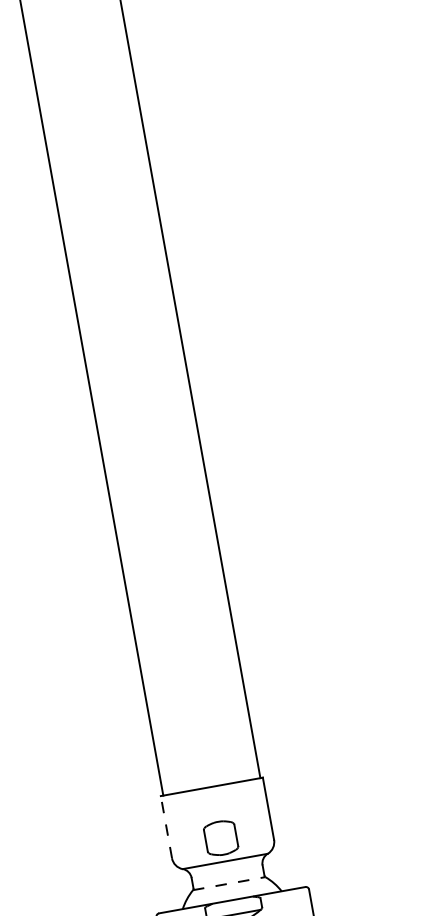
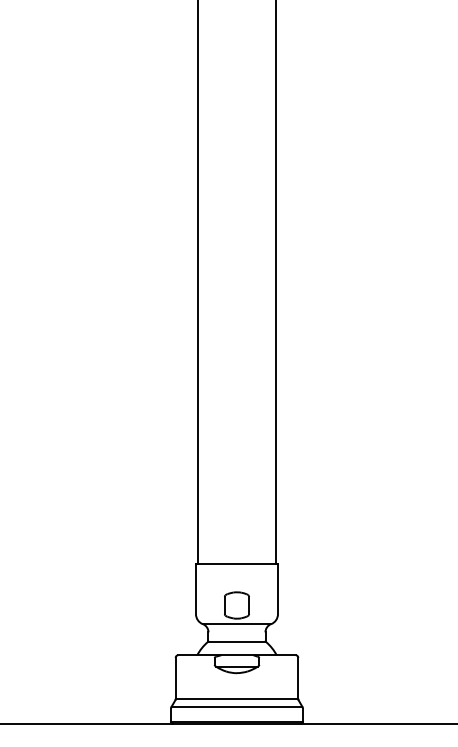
line: (165, 827) -> (195, 589), dashed -> solid
line: (229, 882) -> (237, 641), dashed -> solid

